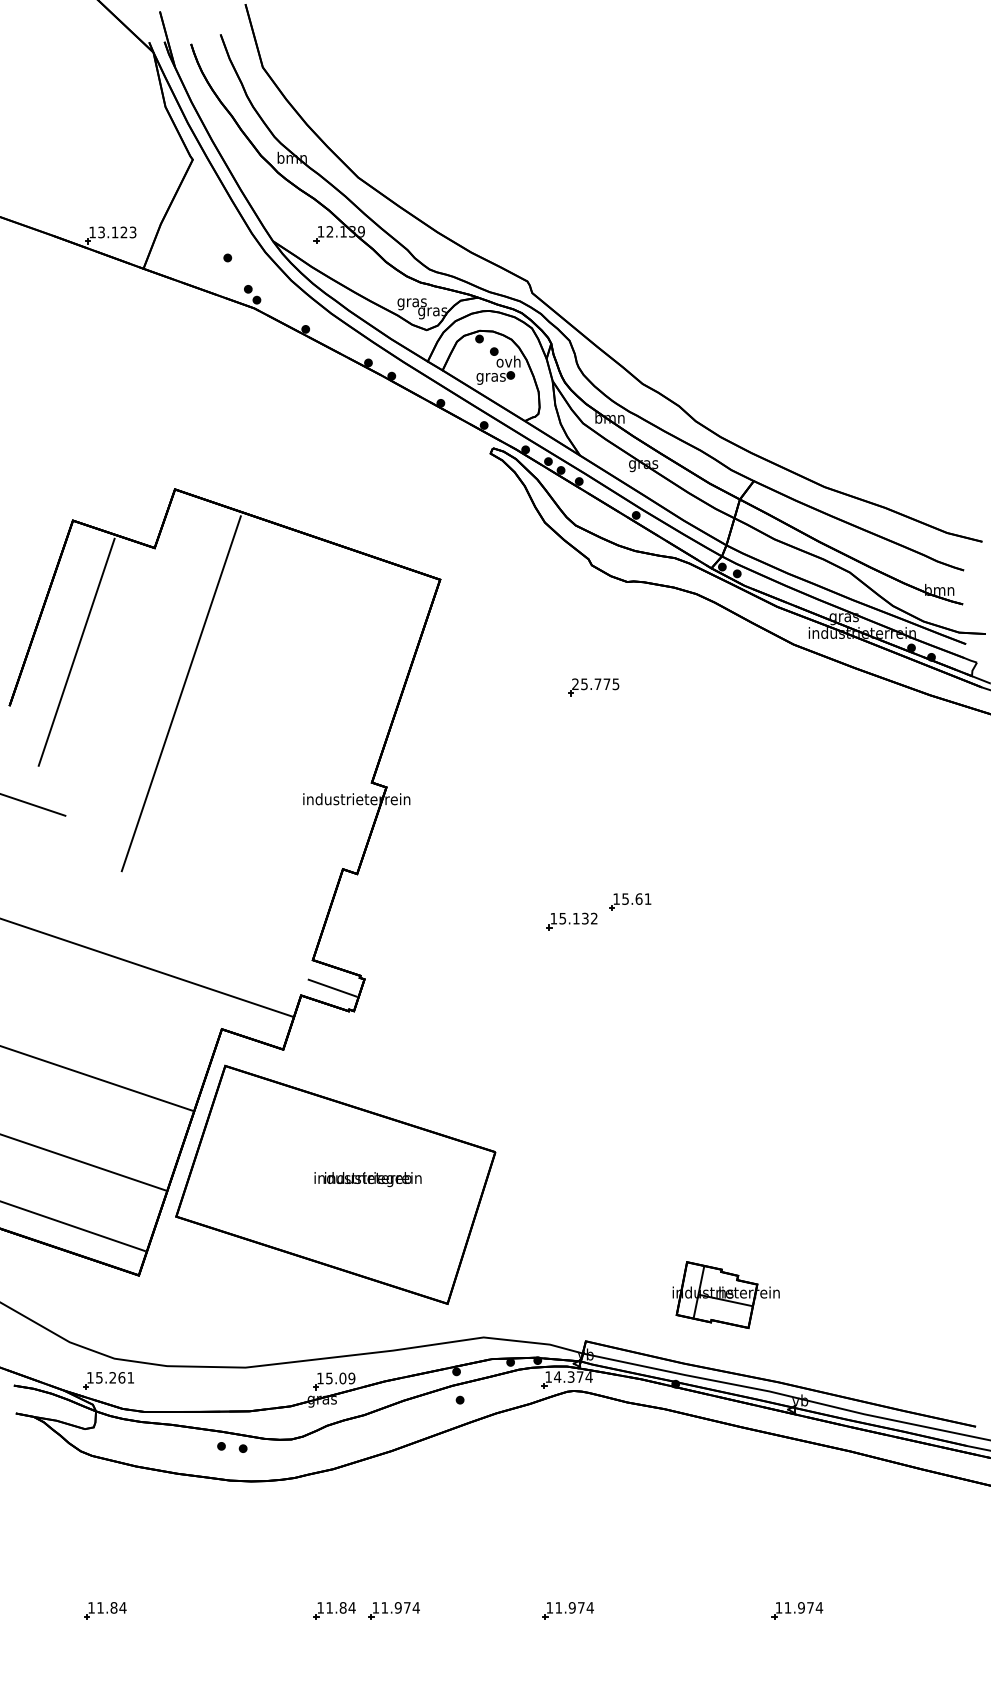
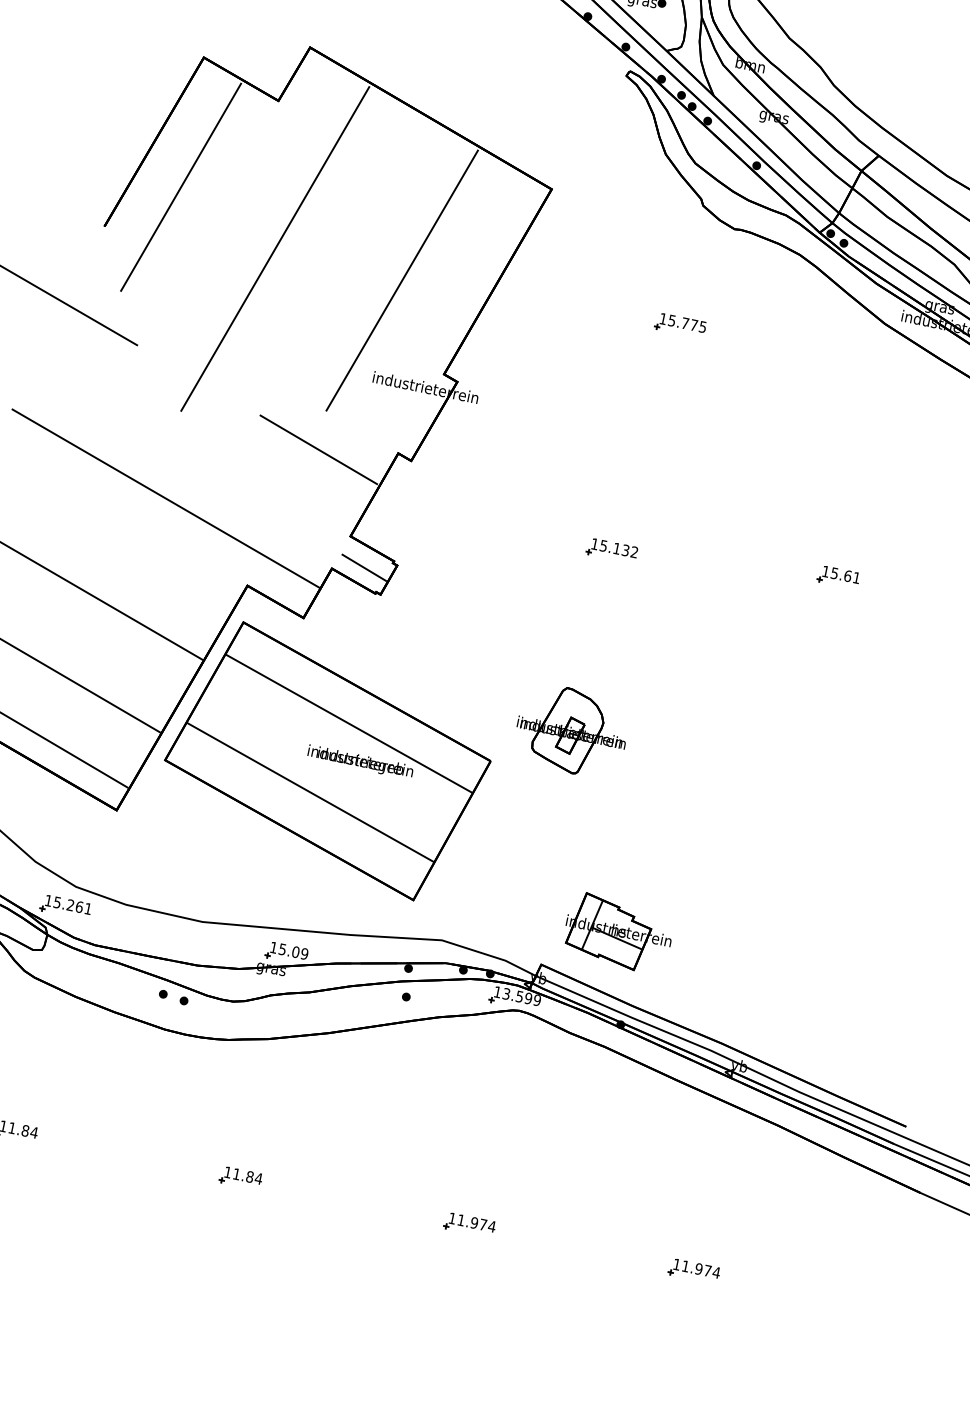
text: (575, 683) -> (663, 318), 25.775 -> 15.775
line: (312, 698) -> (402, 279), added
line: (264, 881) -> (318, 449), added
part: (630, 901) -> (839, 576), moved
part: (568, 1106) -> (571, 731), added
line: (349, 1143) -> (349, 723), added
line: (324, 1218) -> (309, 791), added
part: (725, 1295) -> (617, 933), moved
text: (573, 1376) -> (522, 996), 14.374 -> 13.599
part: (393, 1610) -> (298, 1189), removed

